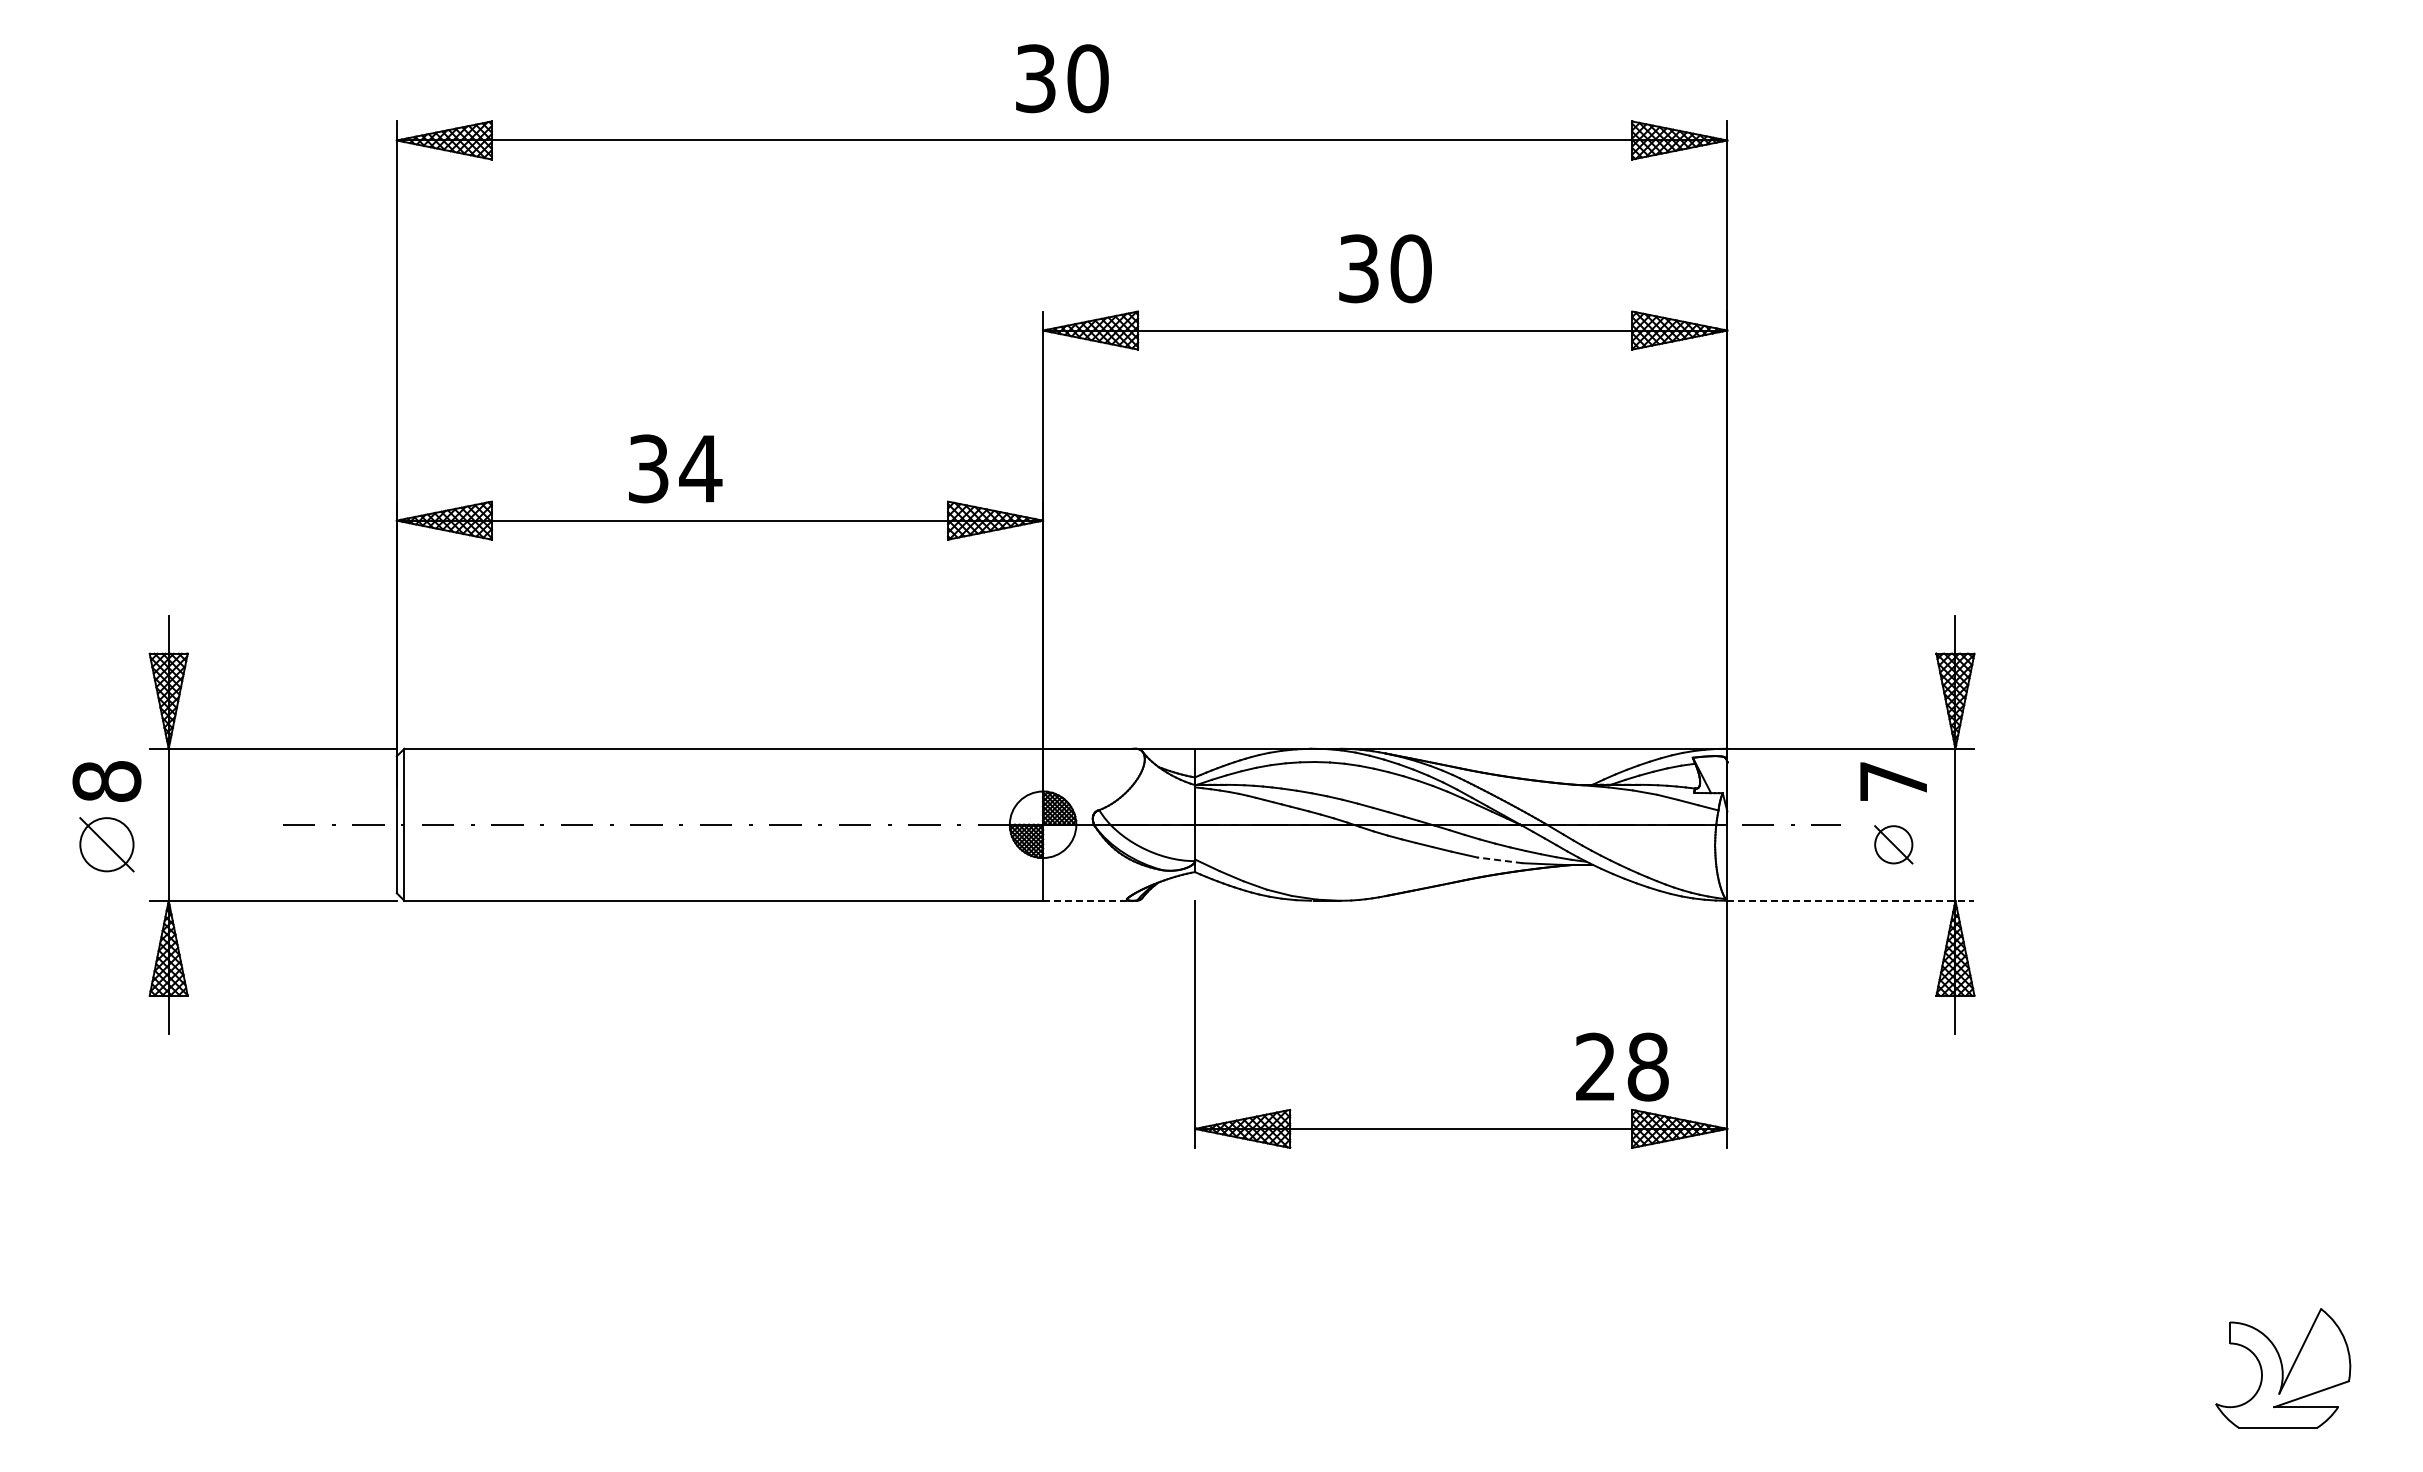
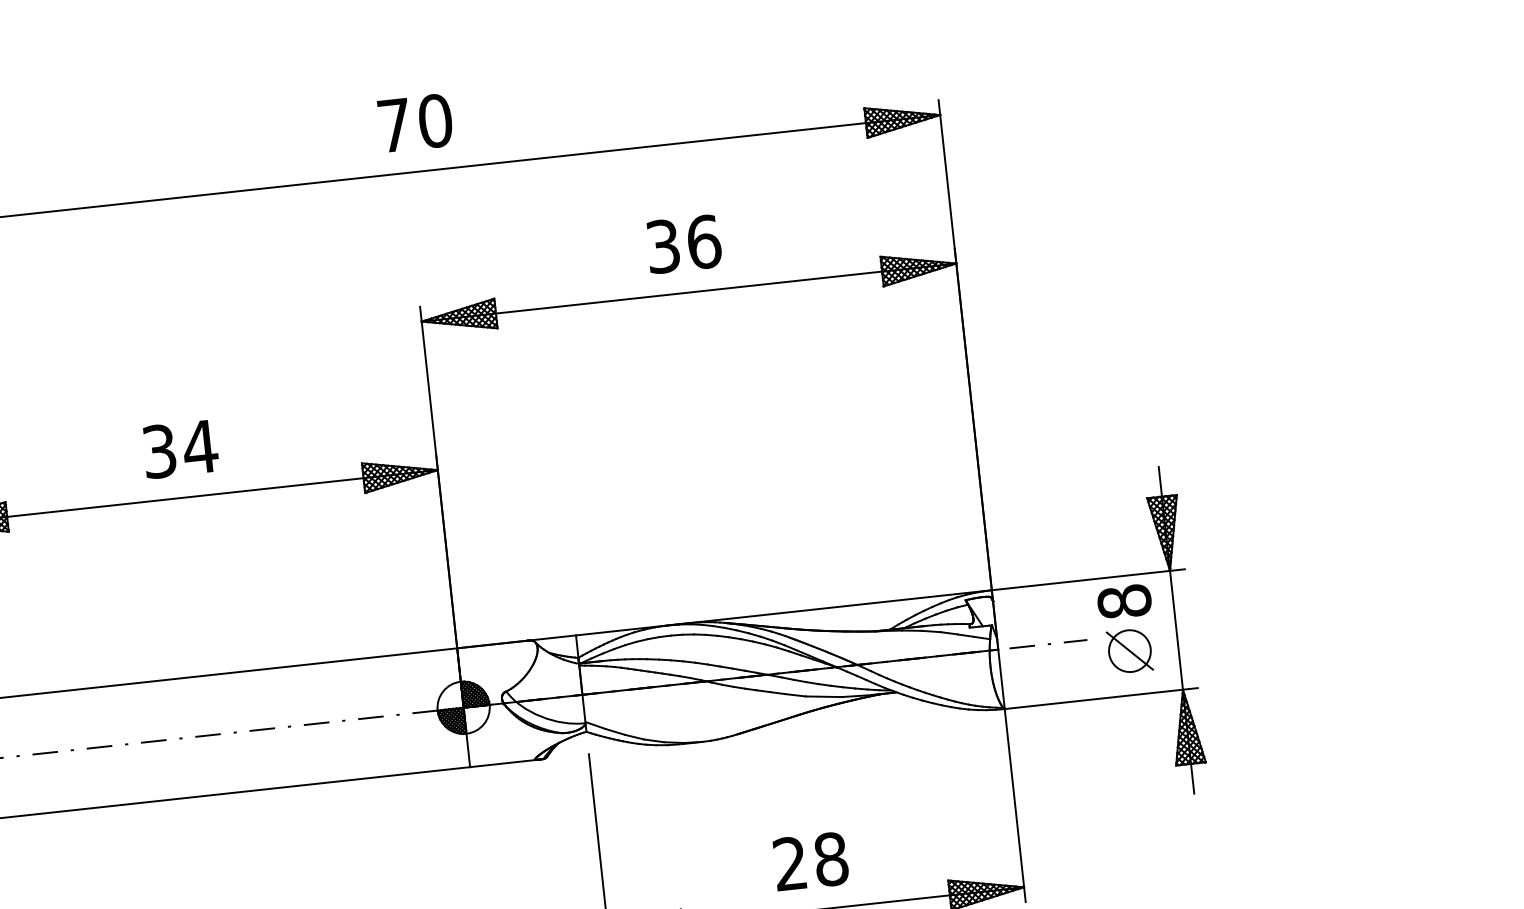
text: (1035, 78) -> (394, 125), 30 -> 70
text: (1411, 268) -> (704, 241), 30 -> 36
text: (675, 468) -> (180, 448), moved
text: (1893, 781) -> (1124, 601), 7 -> 8
part: (1893, 844) -> (1129, 650), size x1.43
line: (1499, 860) -> (823, 696), dashed -> solid
line: (1087, 900) -> (504, 763), dashed -> solid
line: (1850, 900) -> (1100, 698), dashed -> solid
text: (1622, 1066) -> (811, 861), moved

